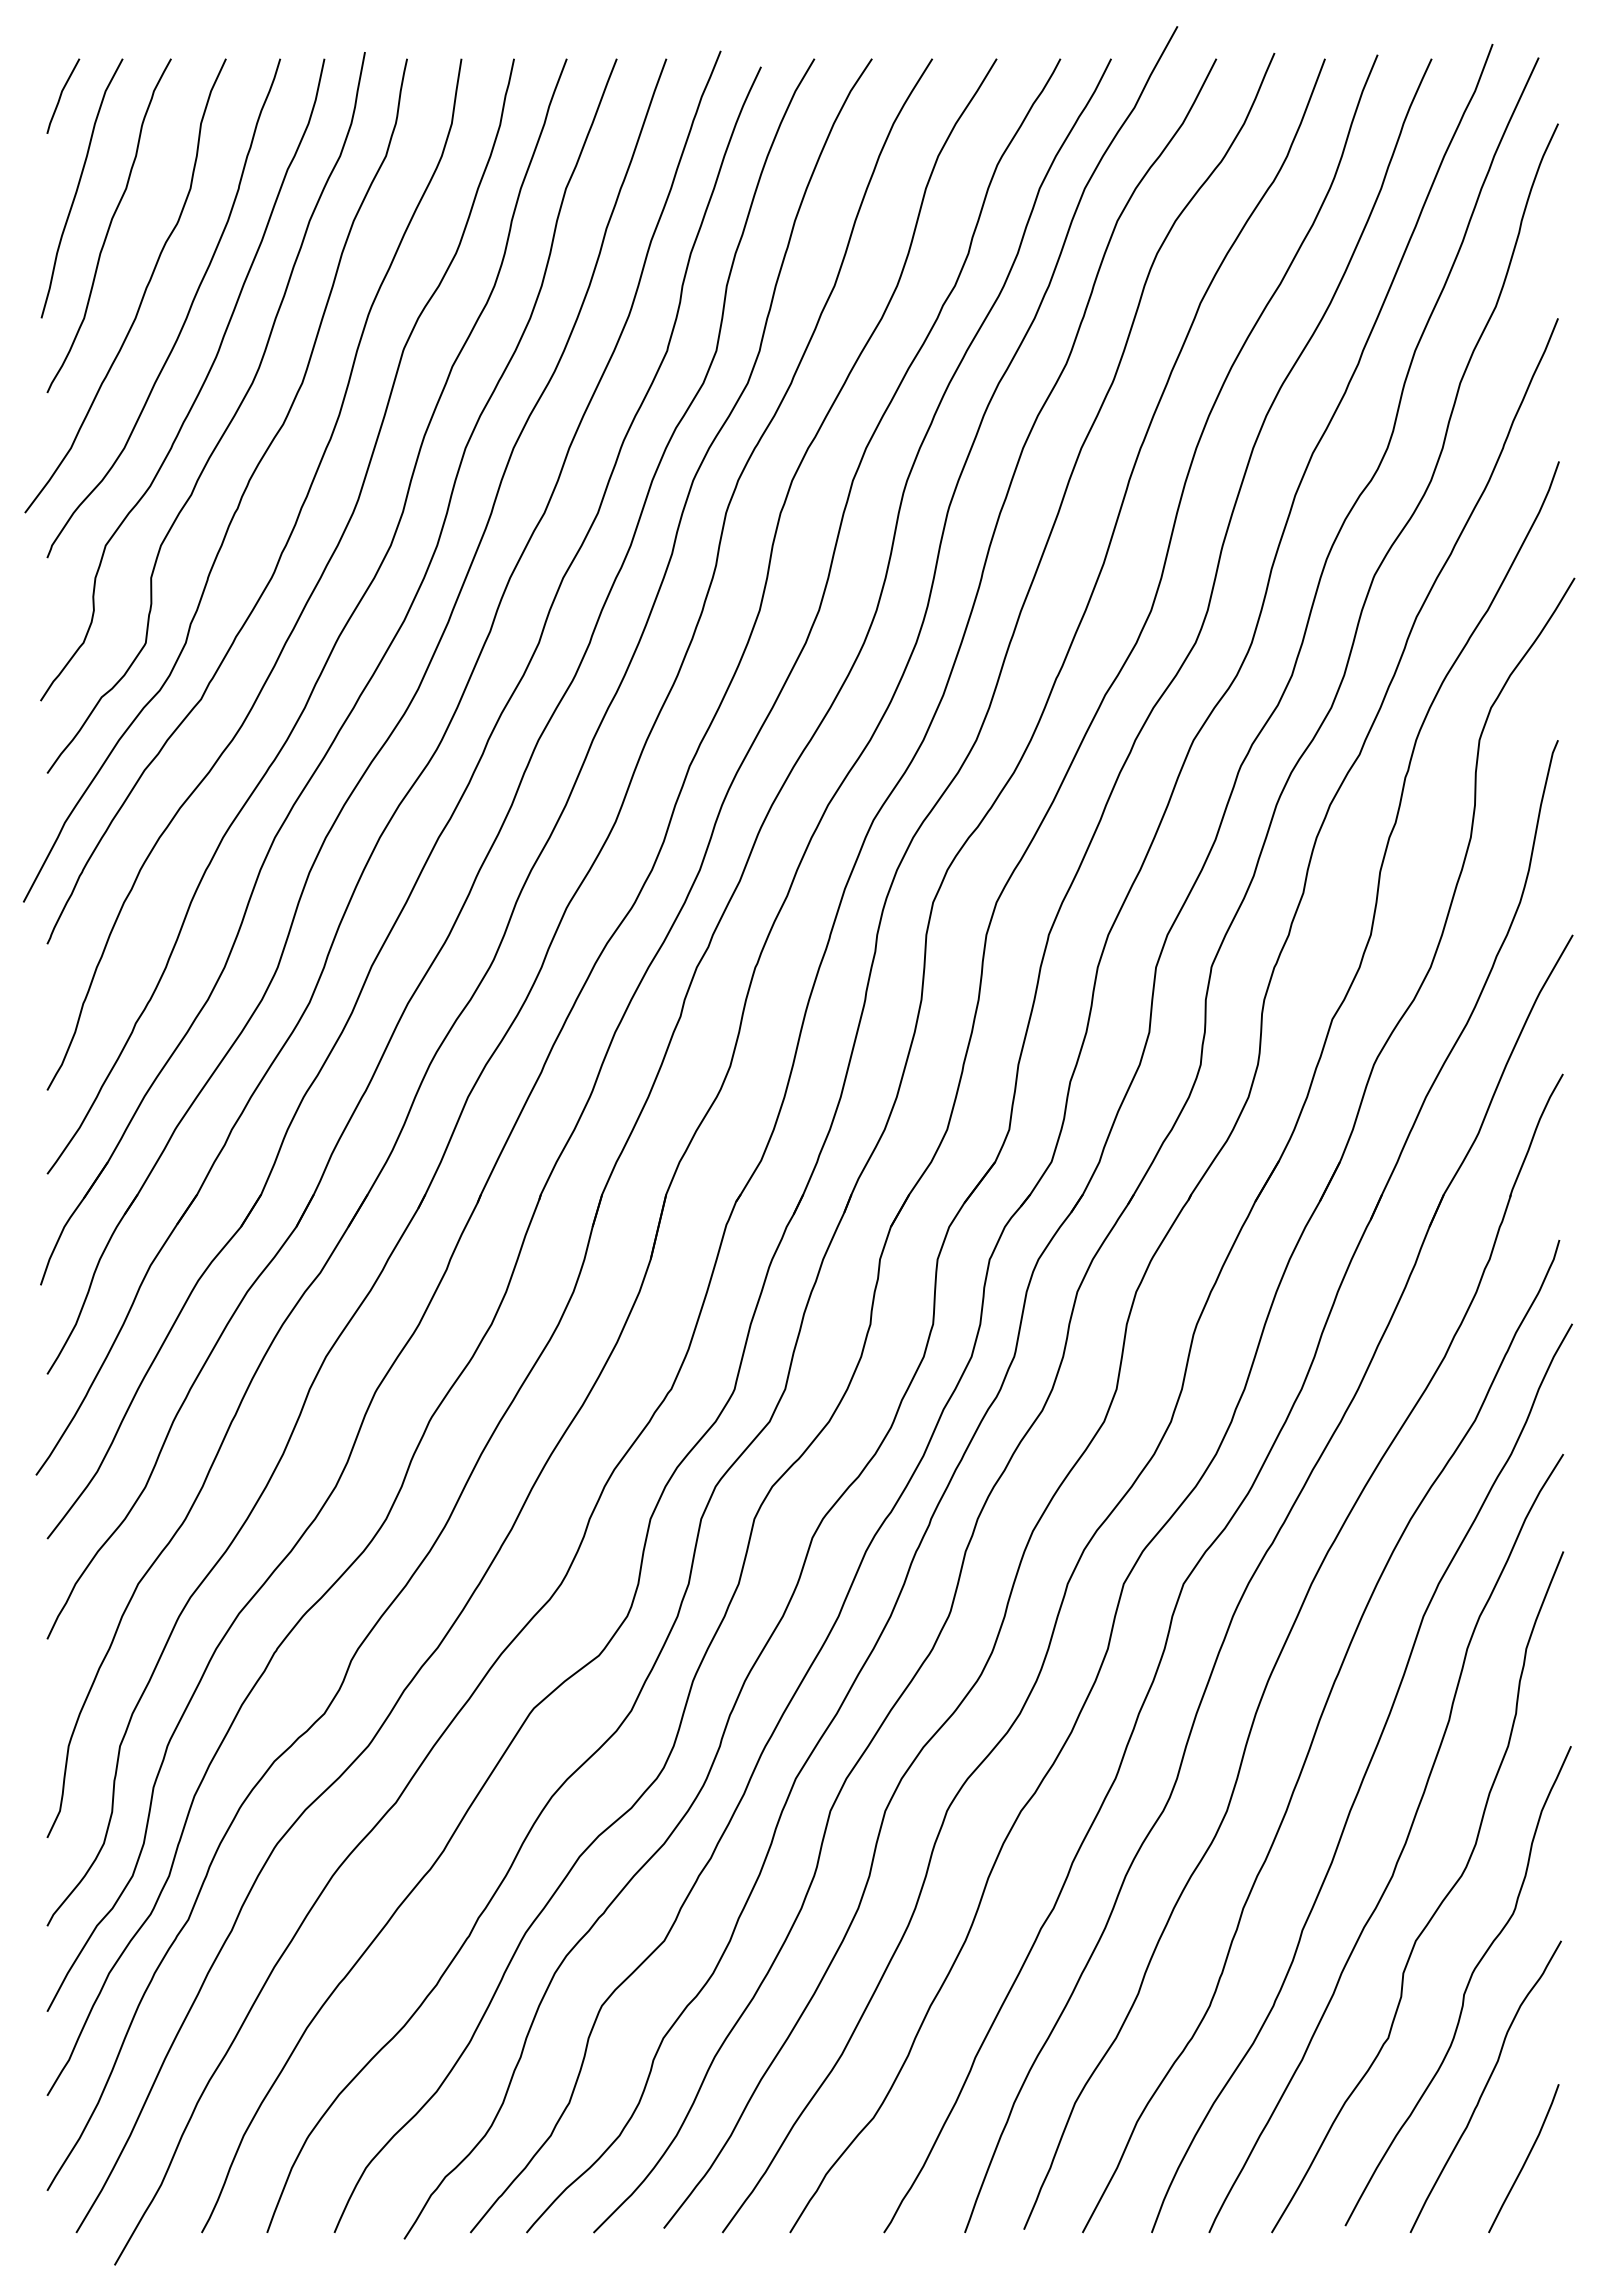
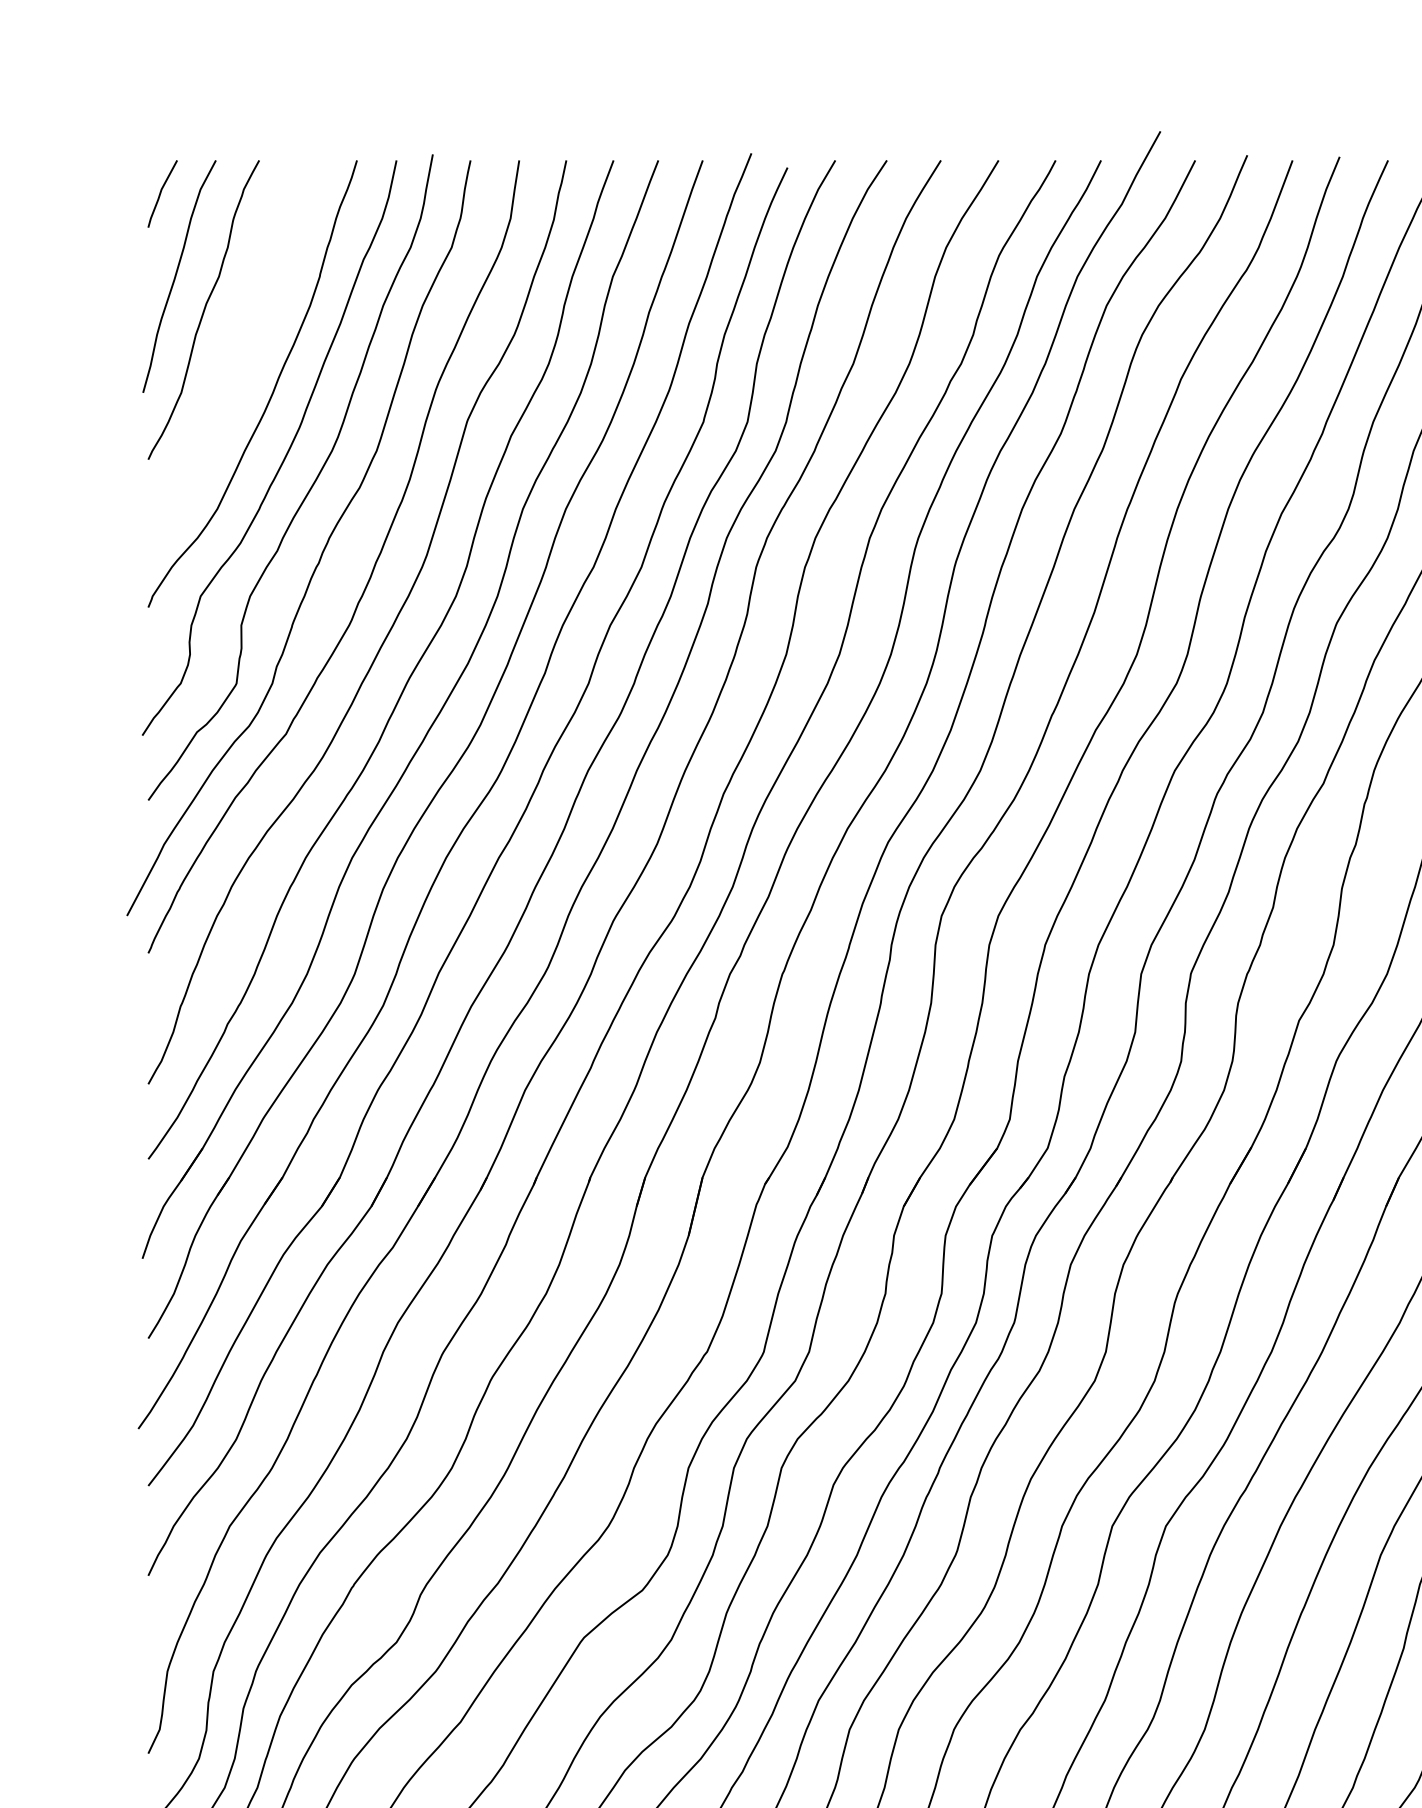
curve: (143, 292) -> (234, 369), removed

